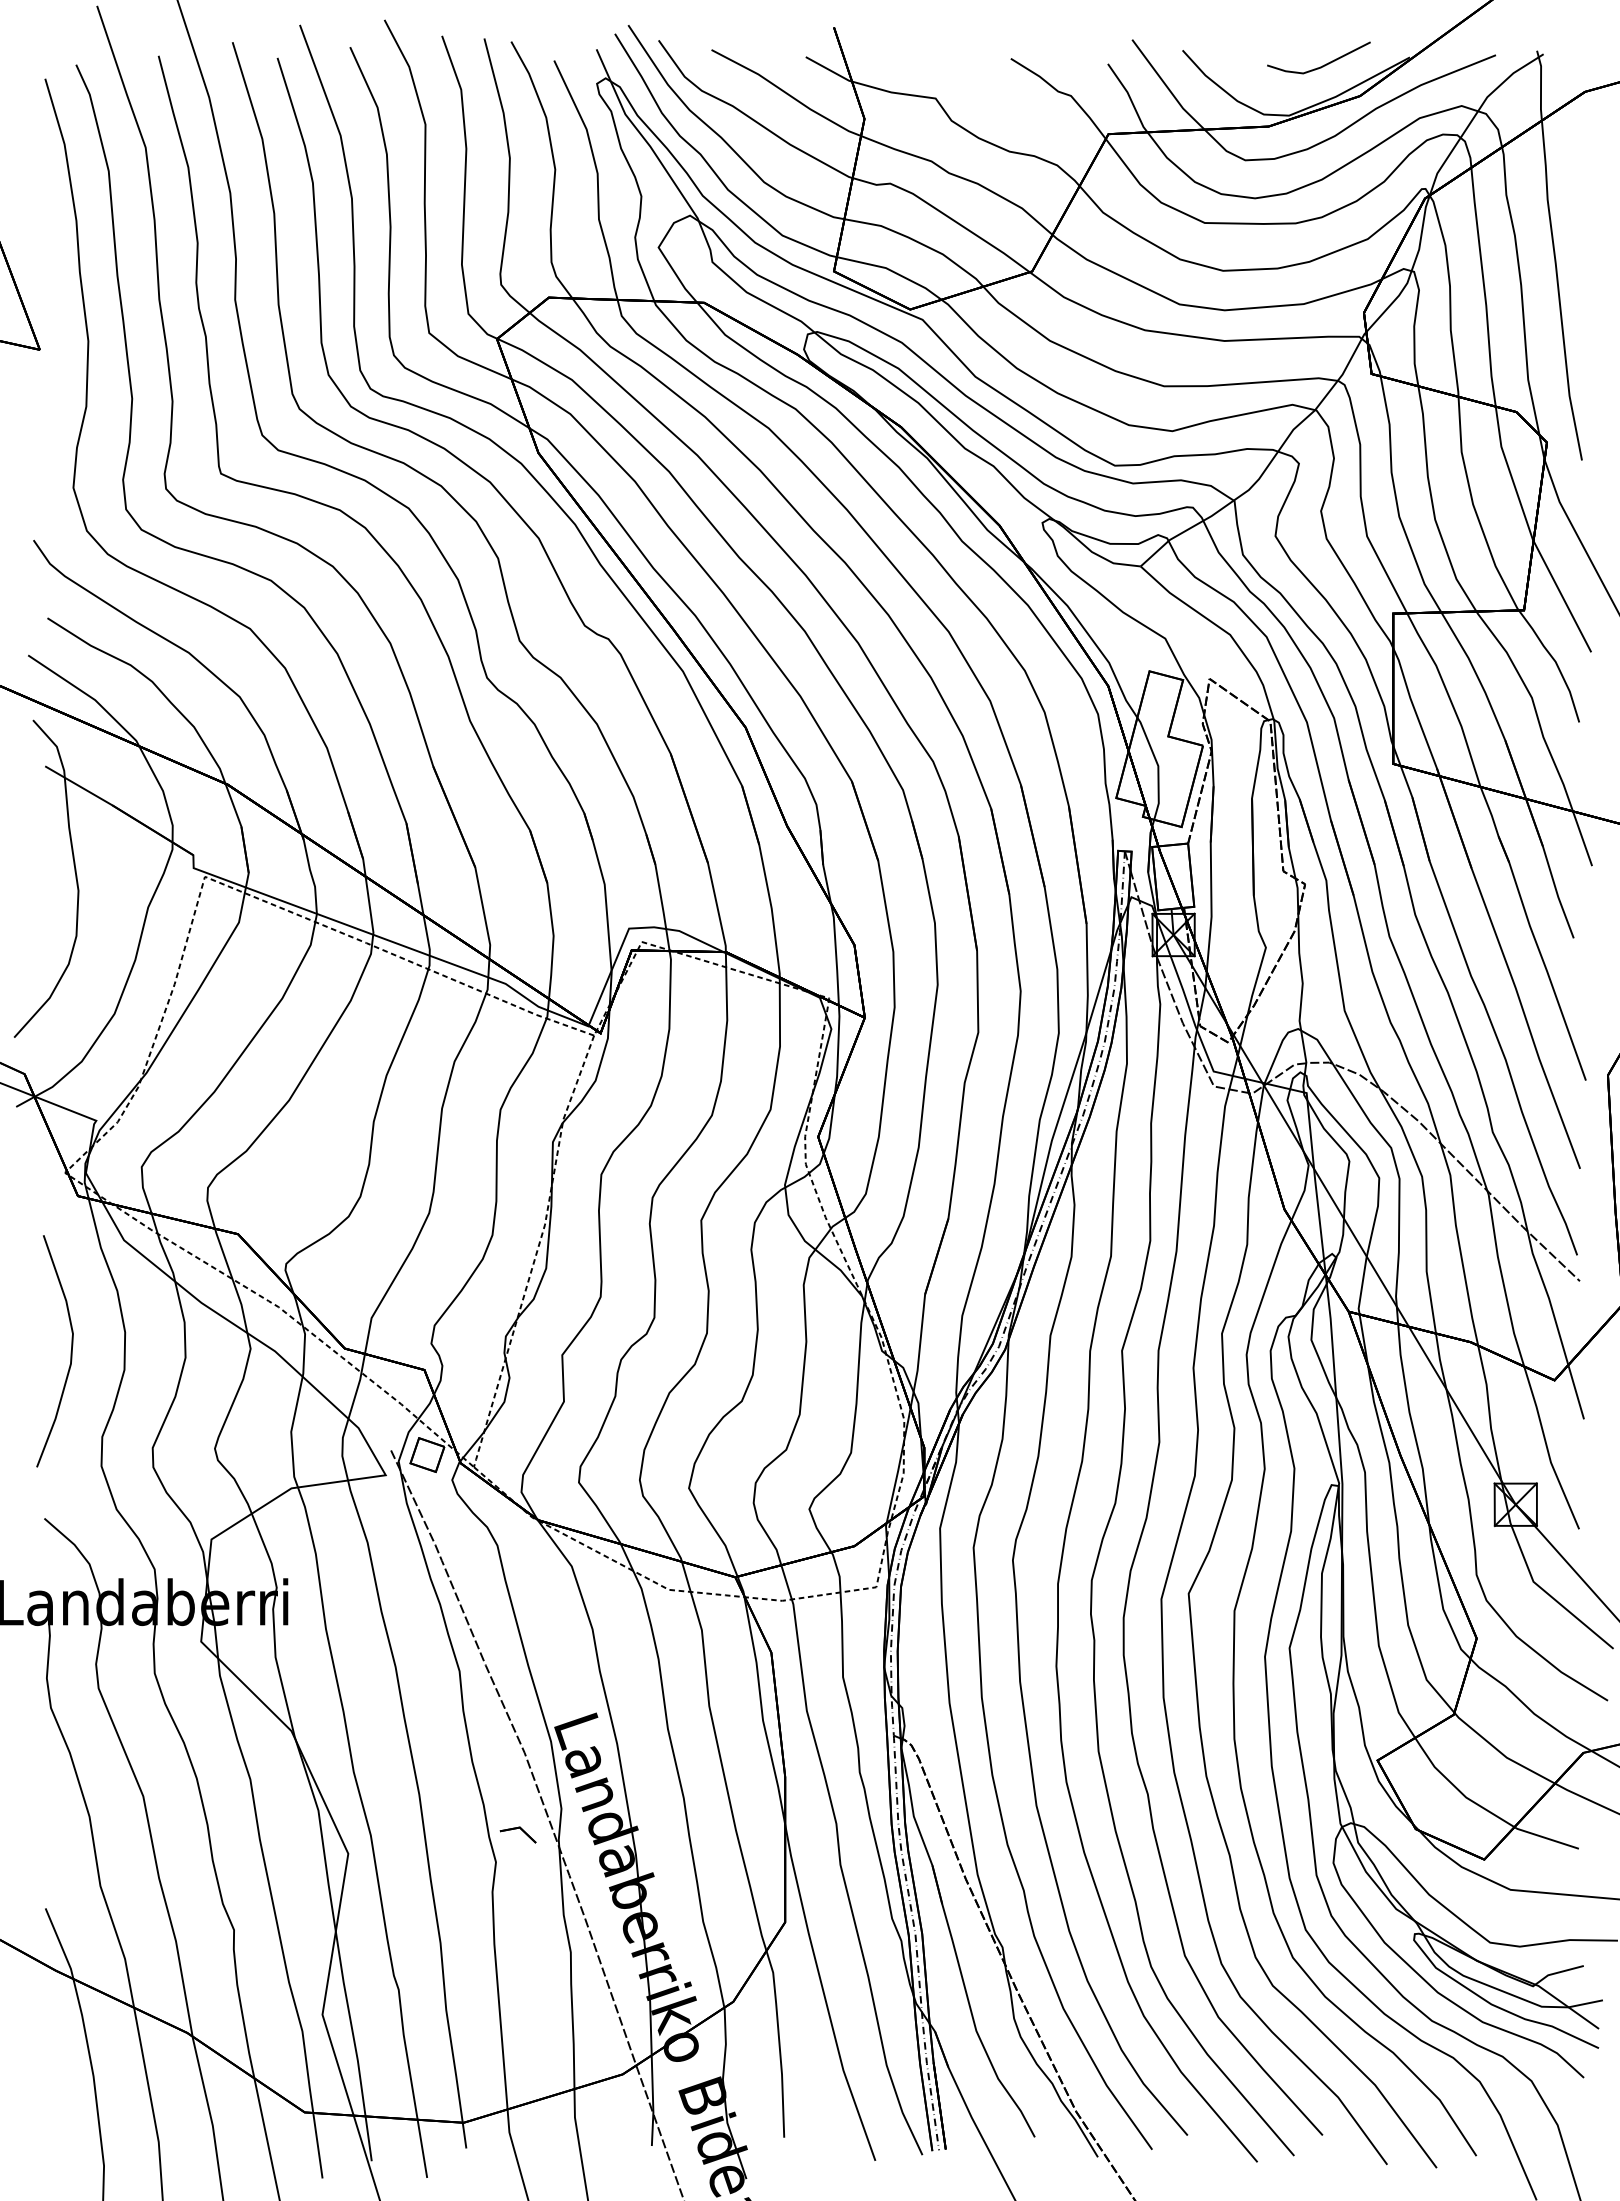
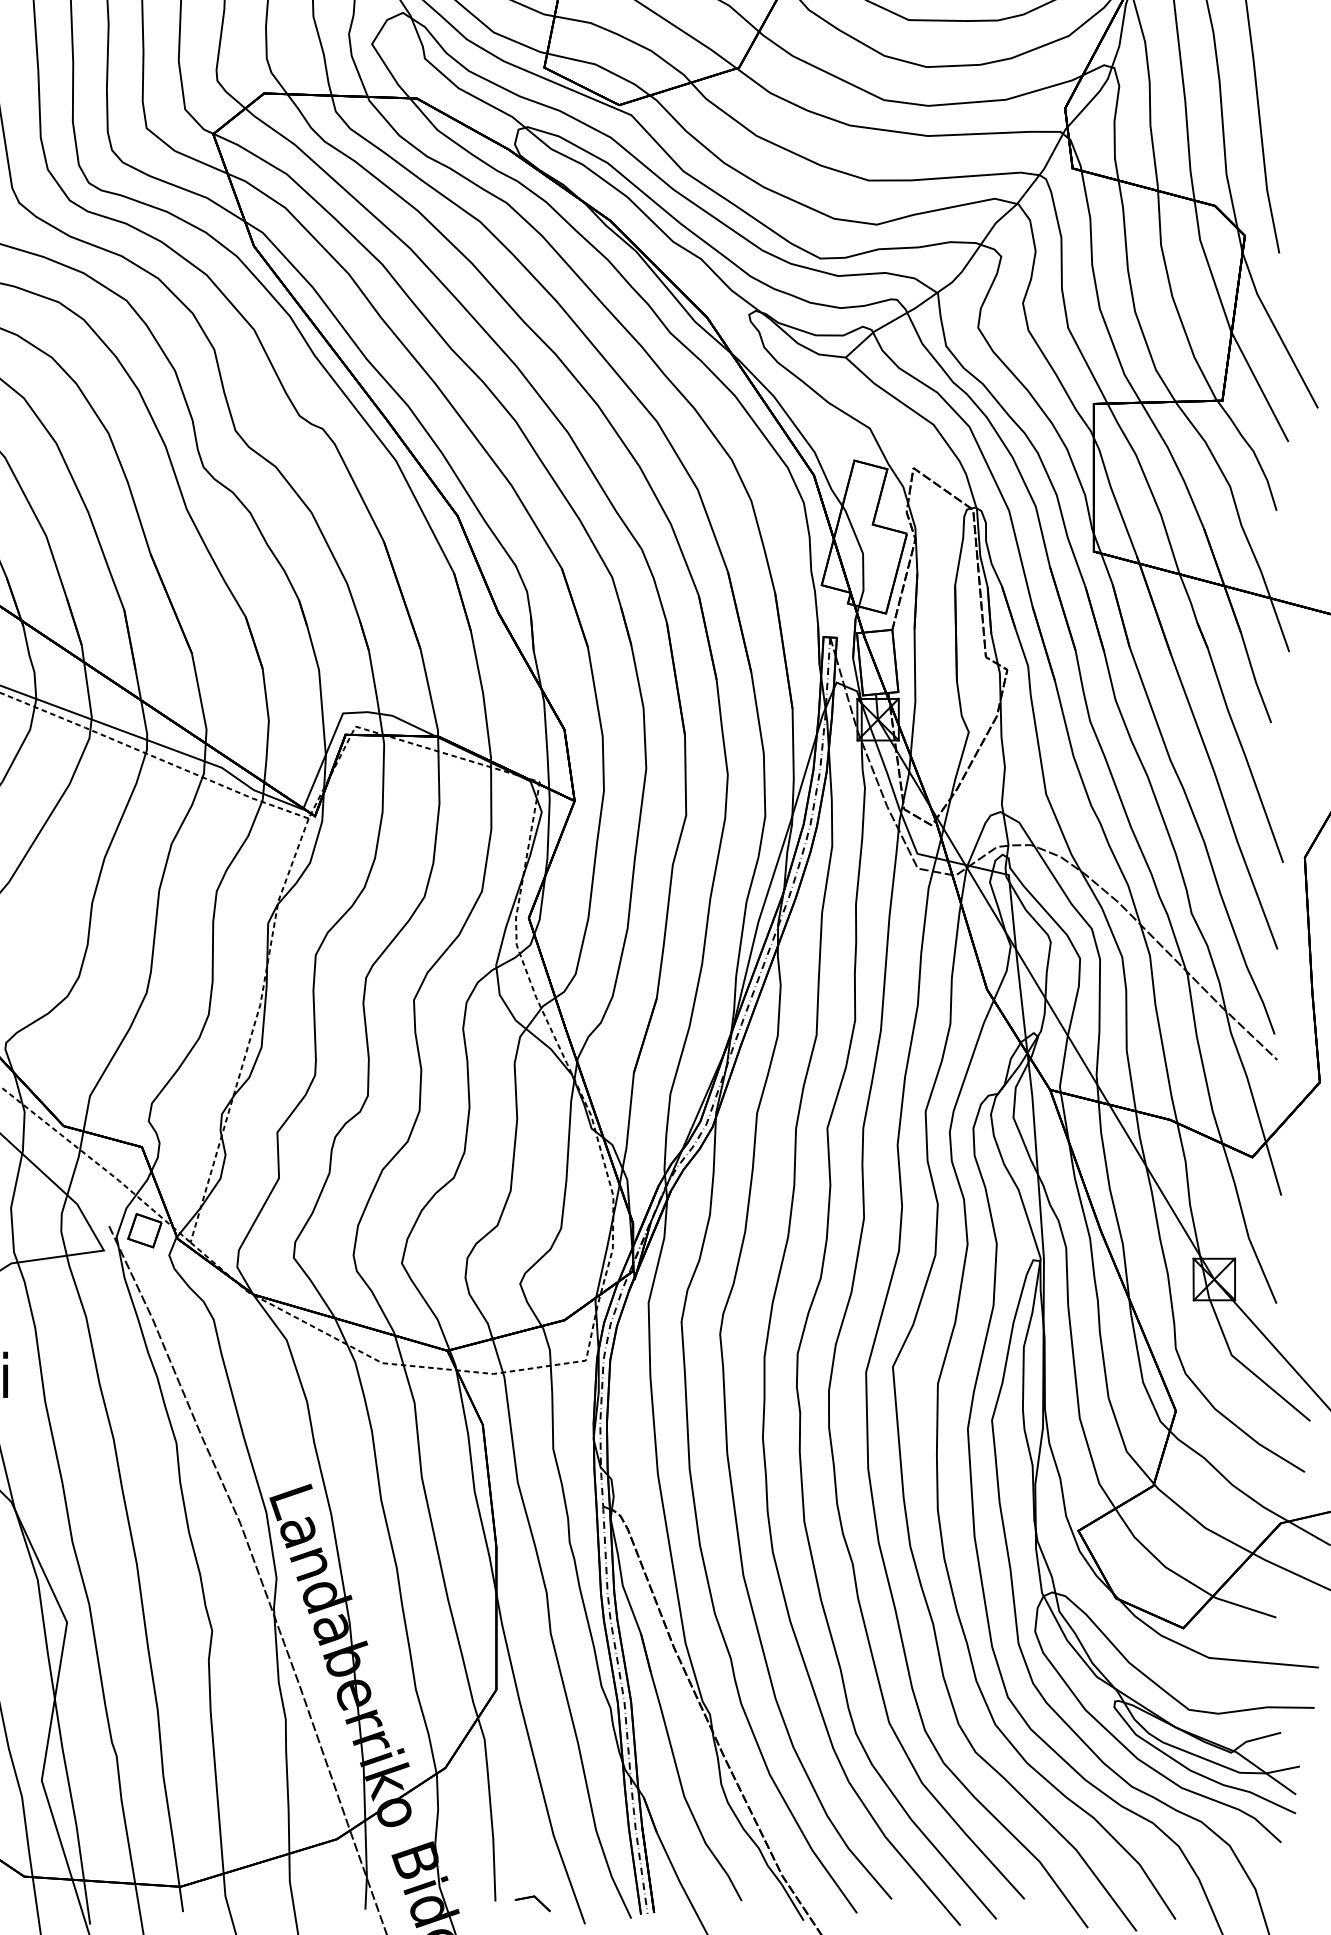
part: (517, 1834) -> (532, 1903), moved

